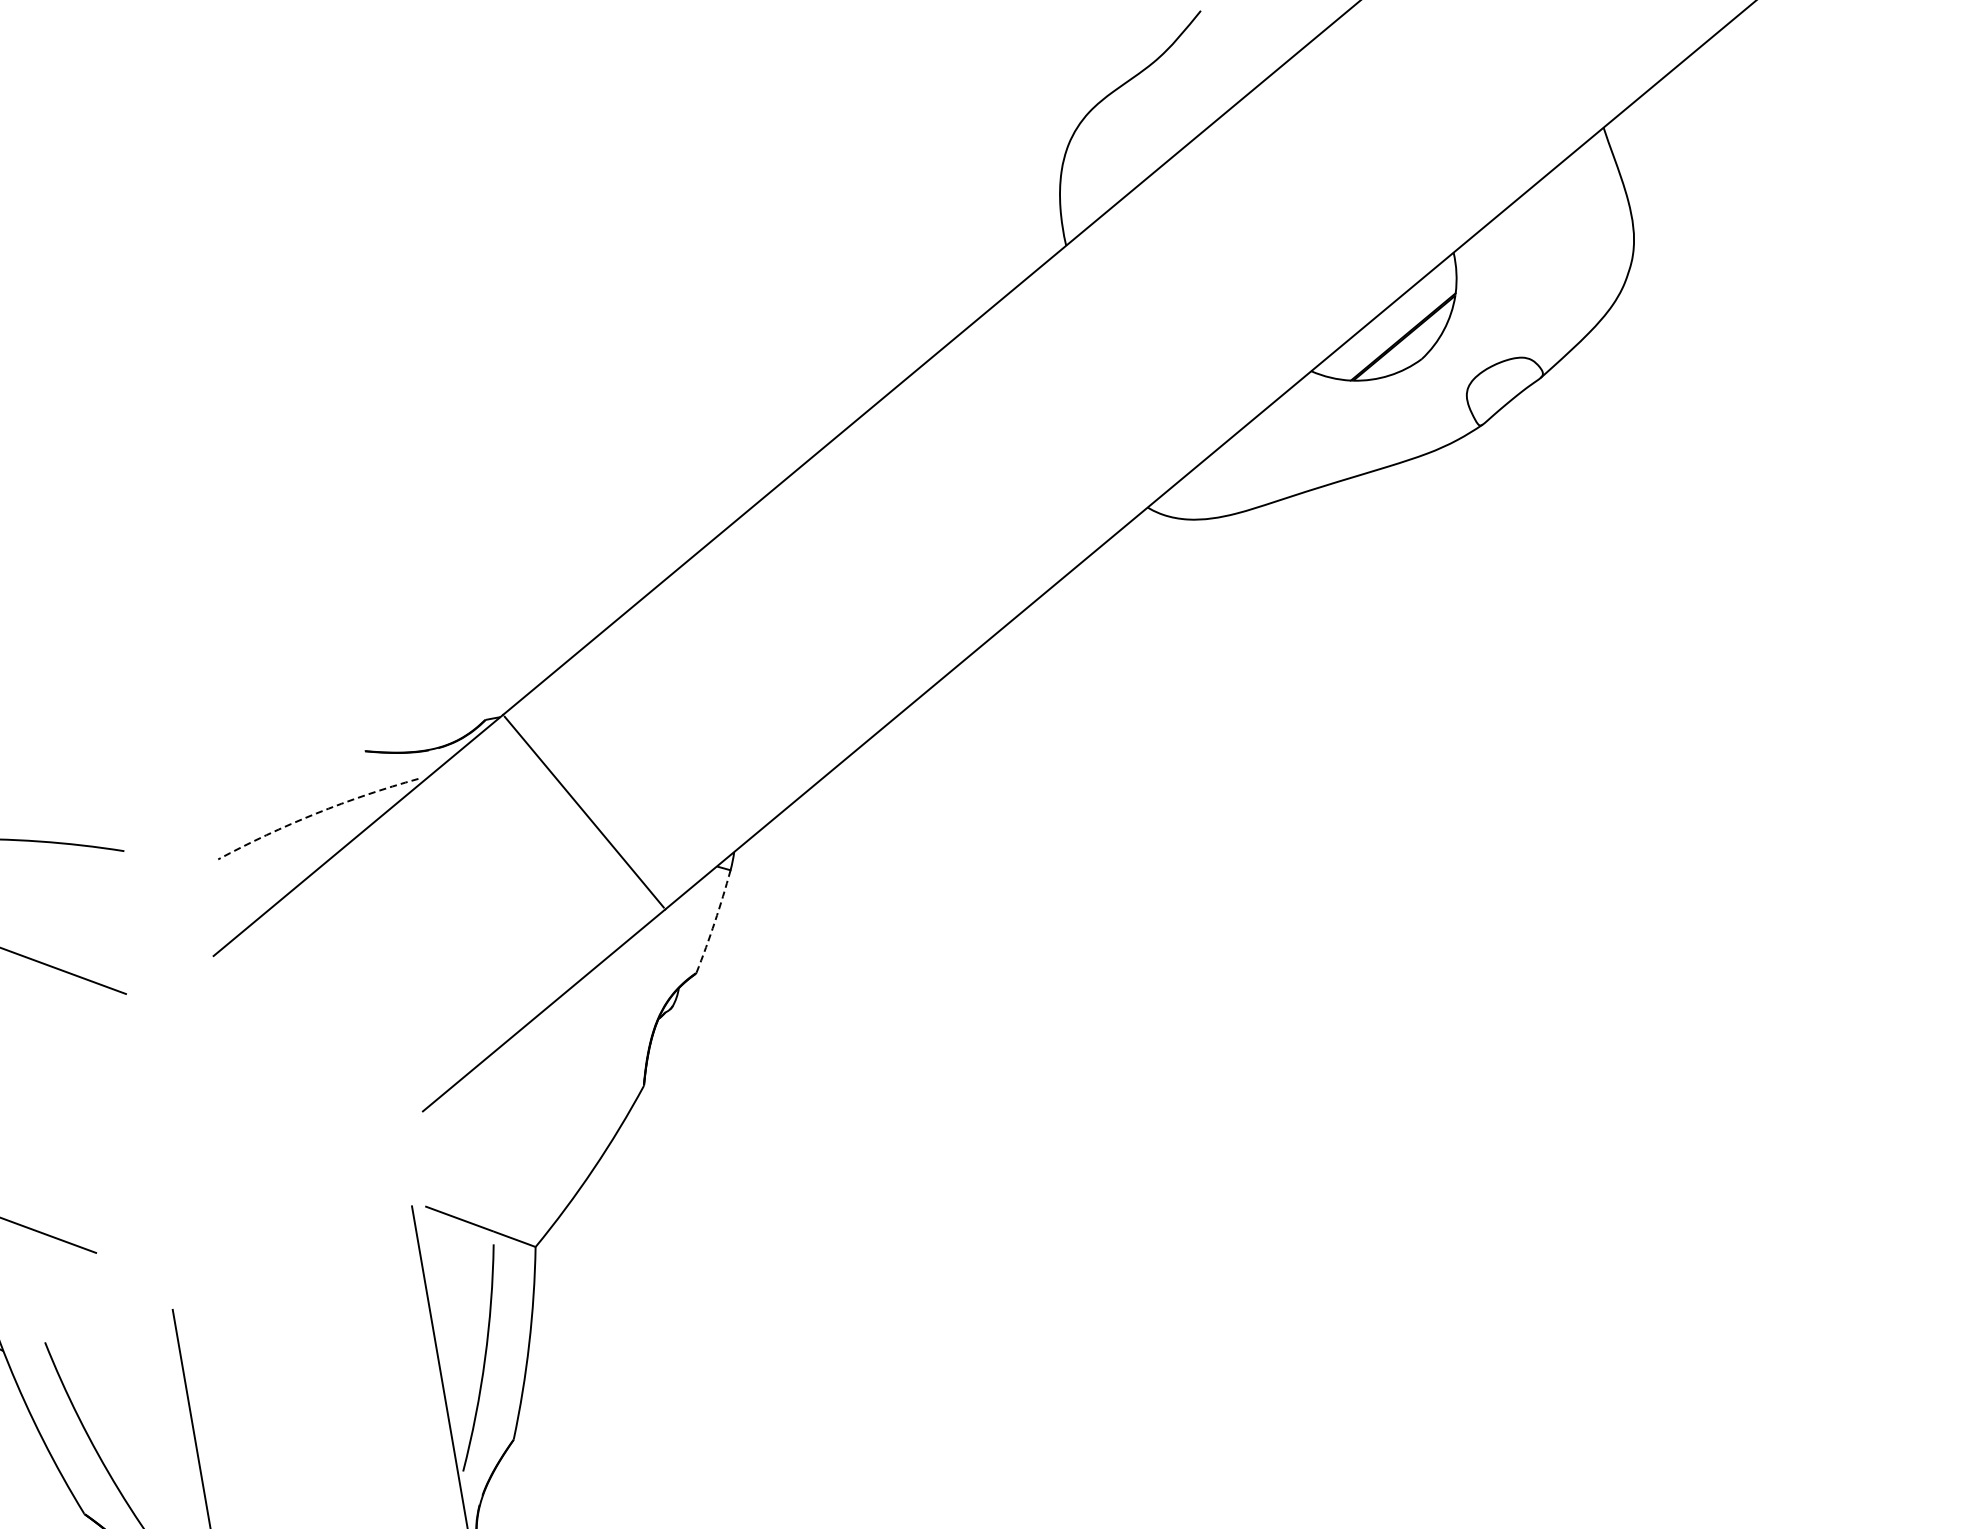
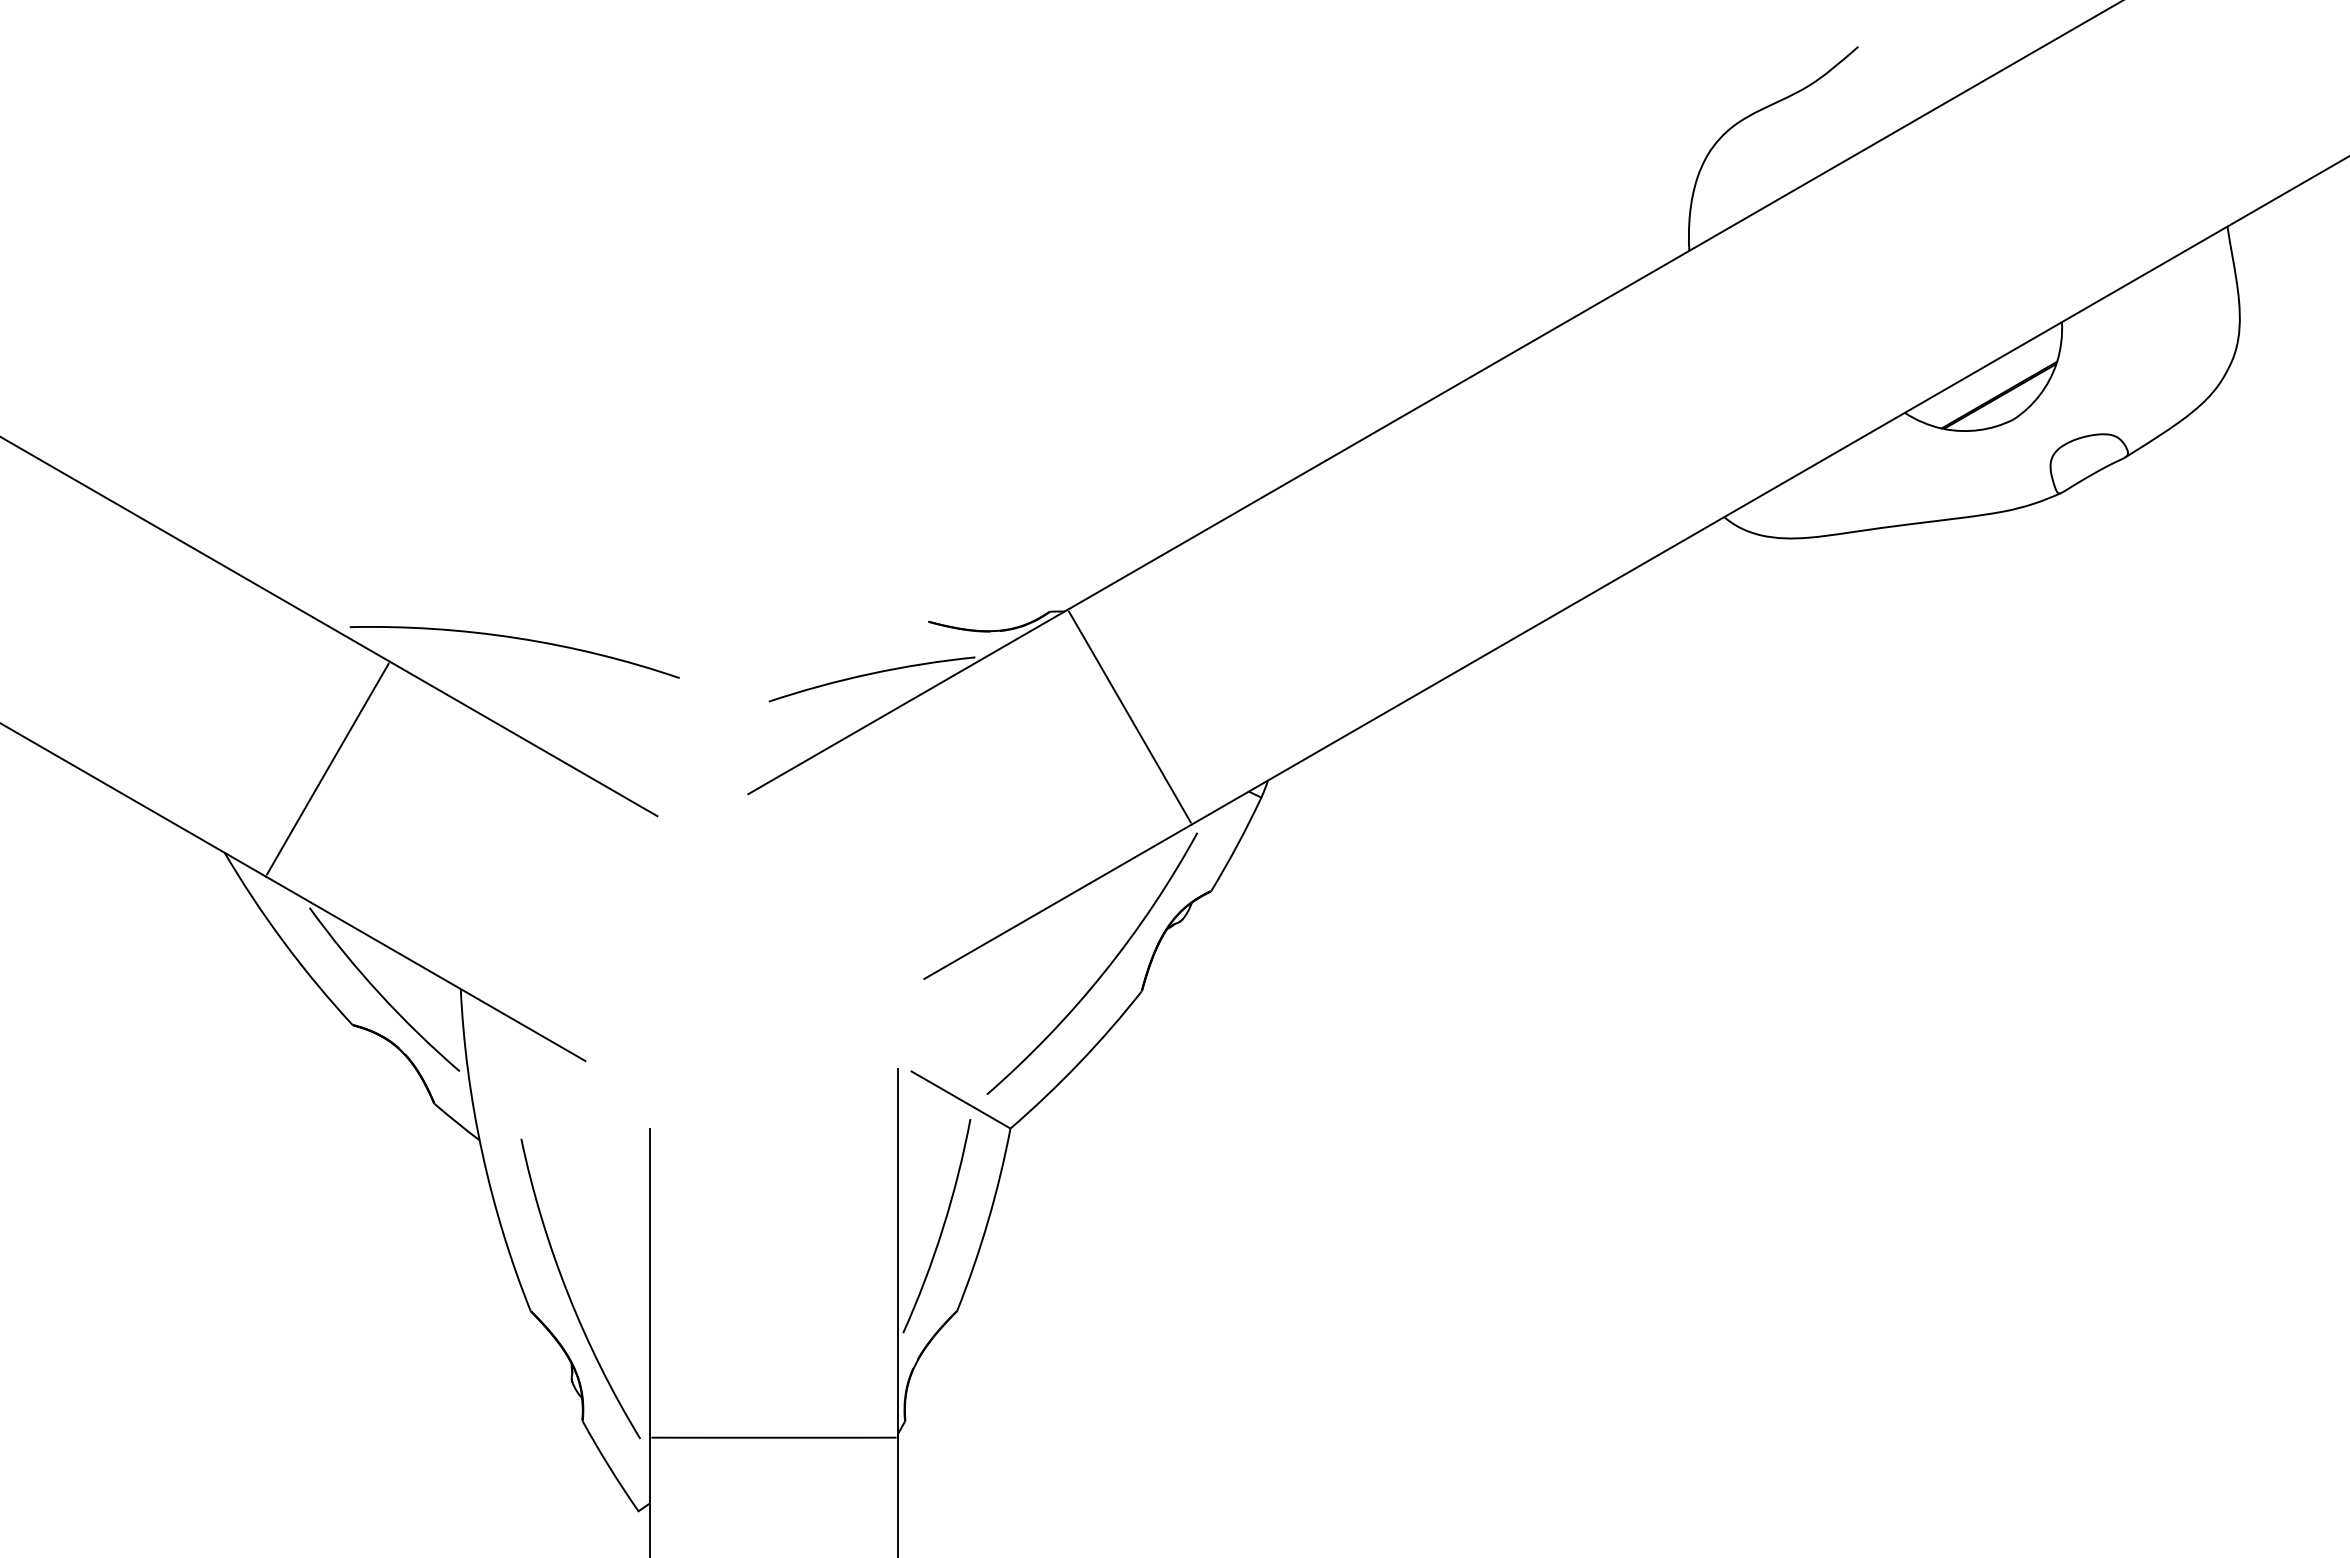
arc: (315, 813) -> (870, 673), dashed -> solid
arc: (714, 921) -> (1237, 844), dashed -> solid
arc: (601, 1073) -> (1102, 972), added

